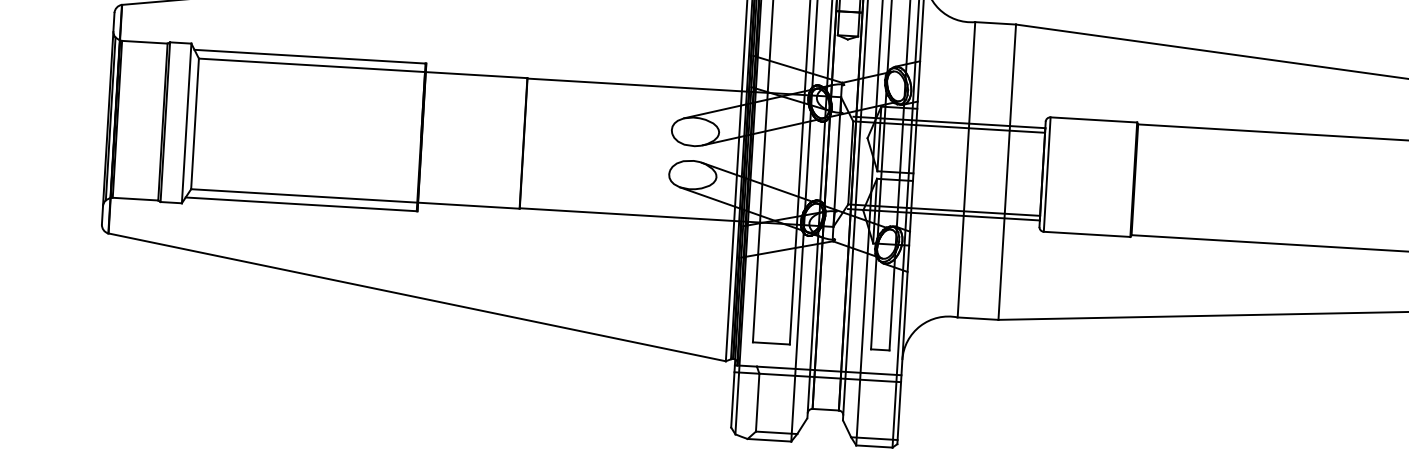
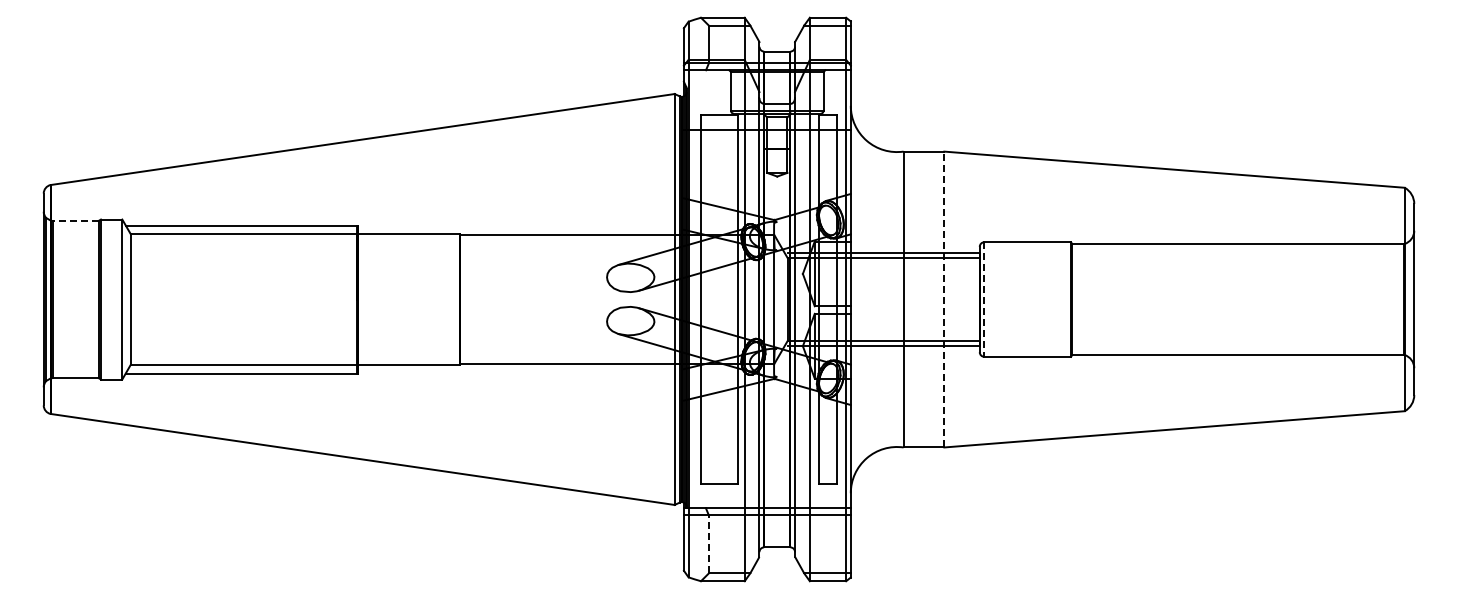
line: (144, 41) -> (75, 220), solid -> dashed
line: (1007, 172) -> (944, 299), solid -> dashed
line: (1047, 174) -> (984, 299), solid -> dashed
line: (757, 402) -> (708, 544), solid -> dashed

